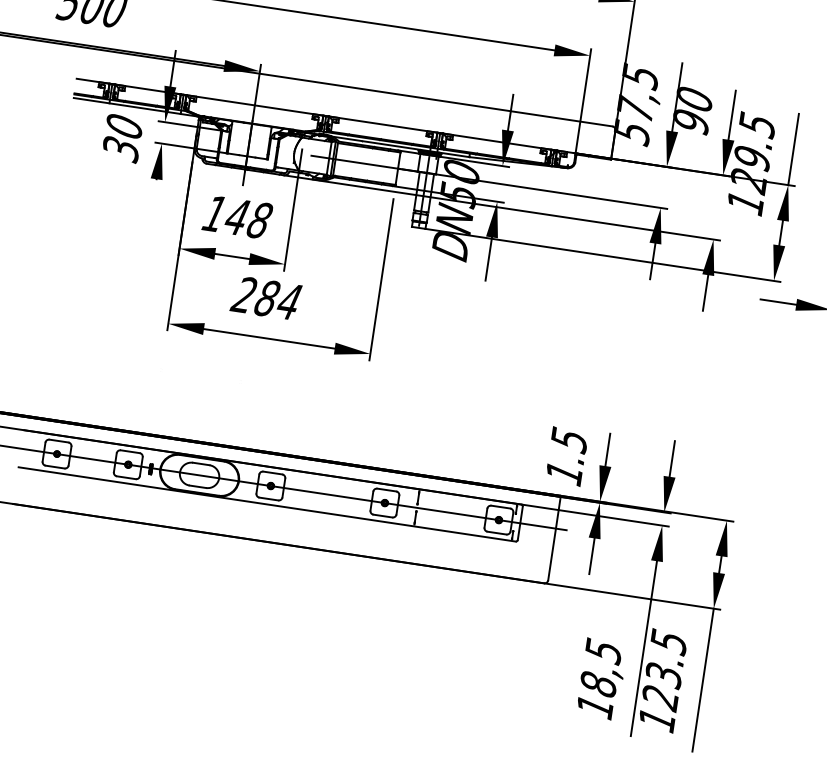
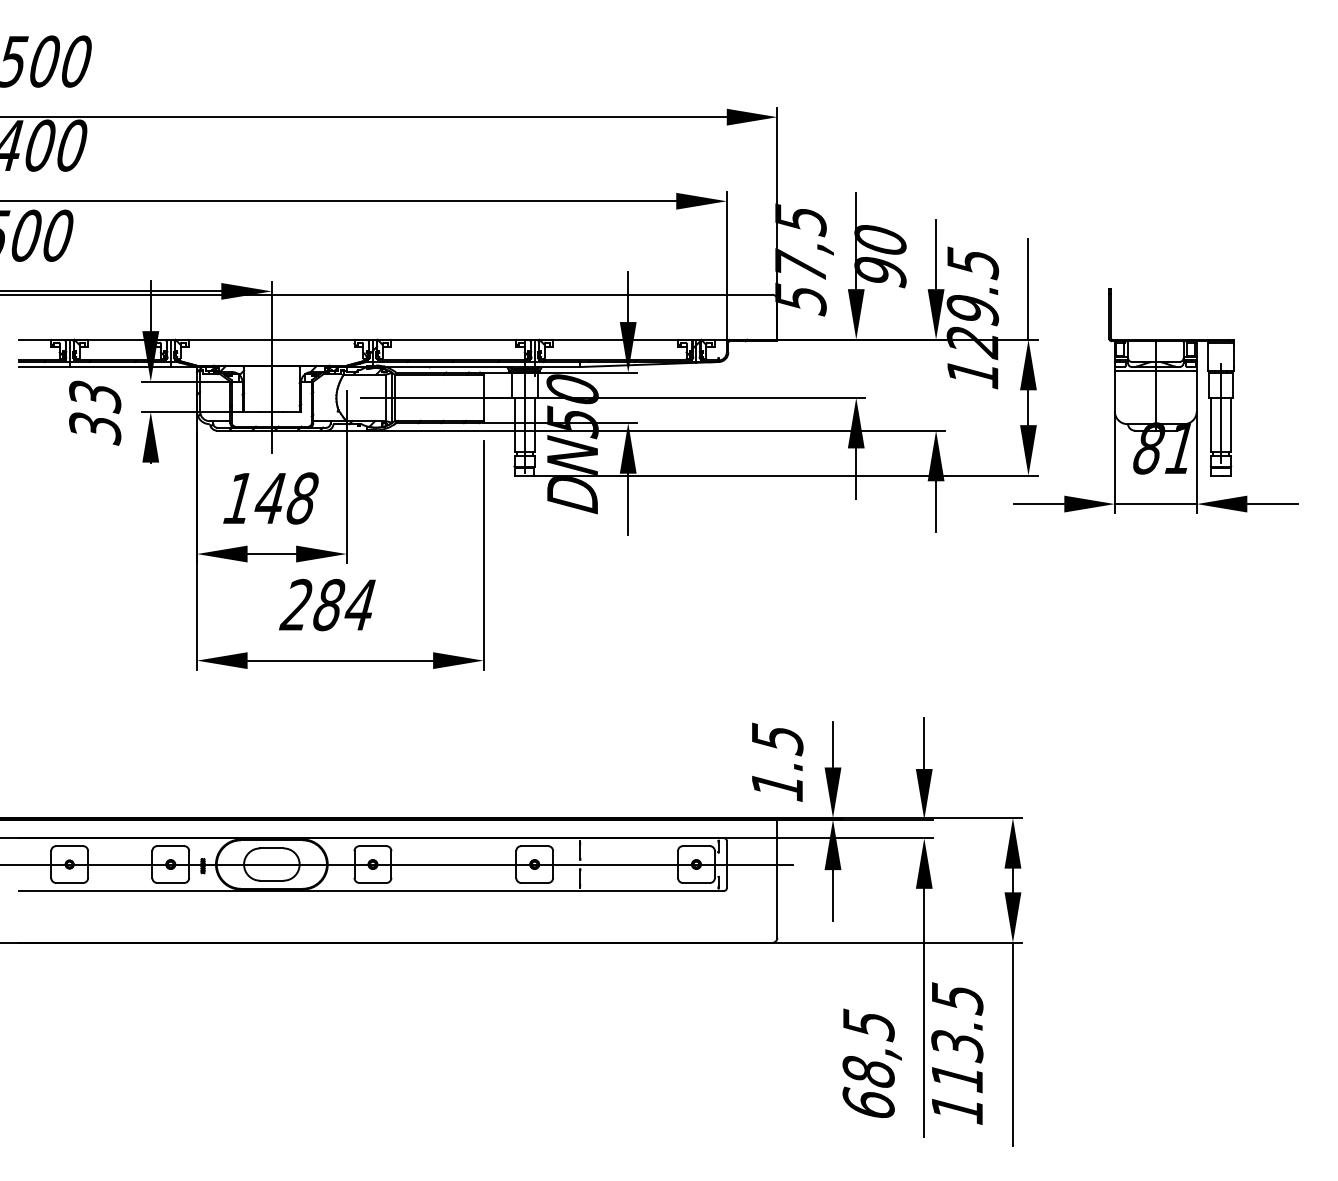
text: (124, 127) -> (95, 397), 30 -> 33
text: (659, 698) -> (956, 1078), 123.5 -> 113.5
text: (595, 705) -> (868, 1102), 18,5 -> 68,5

